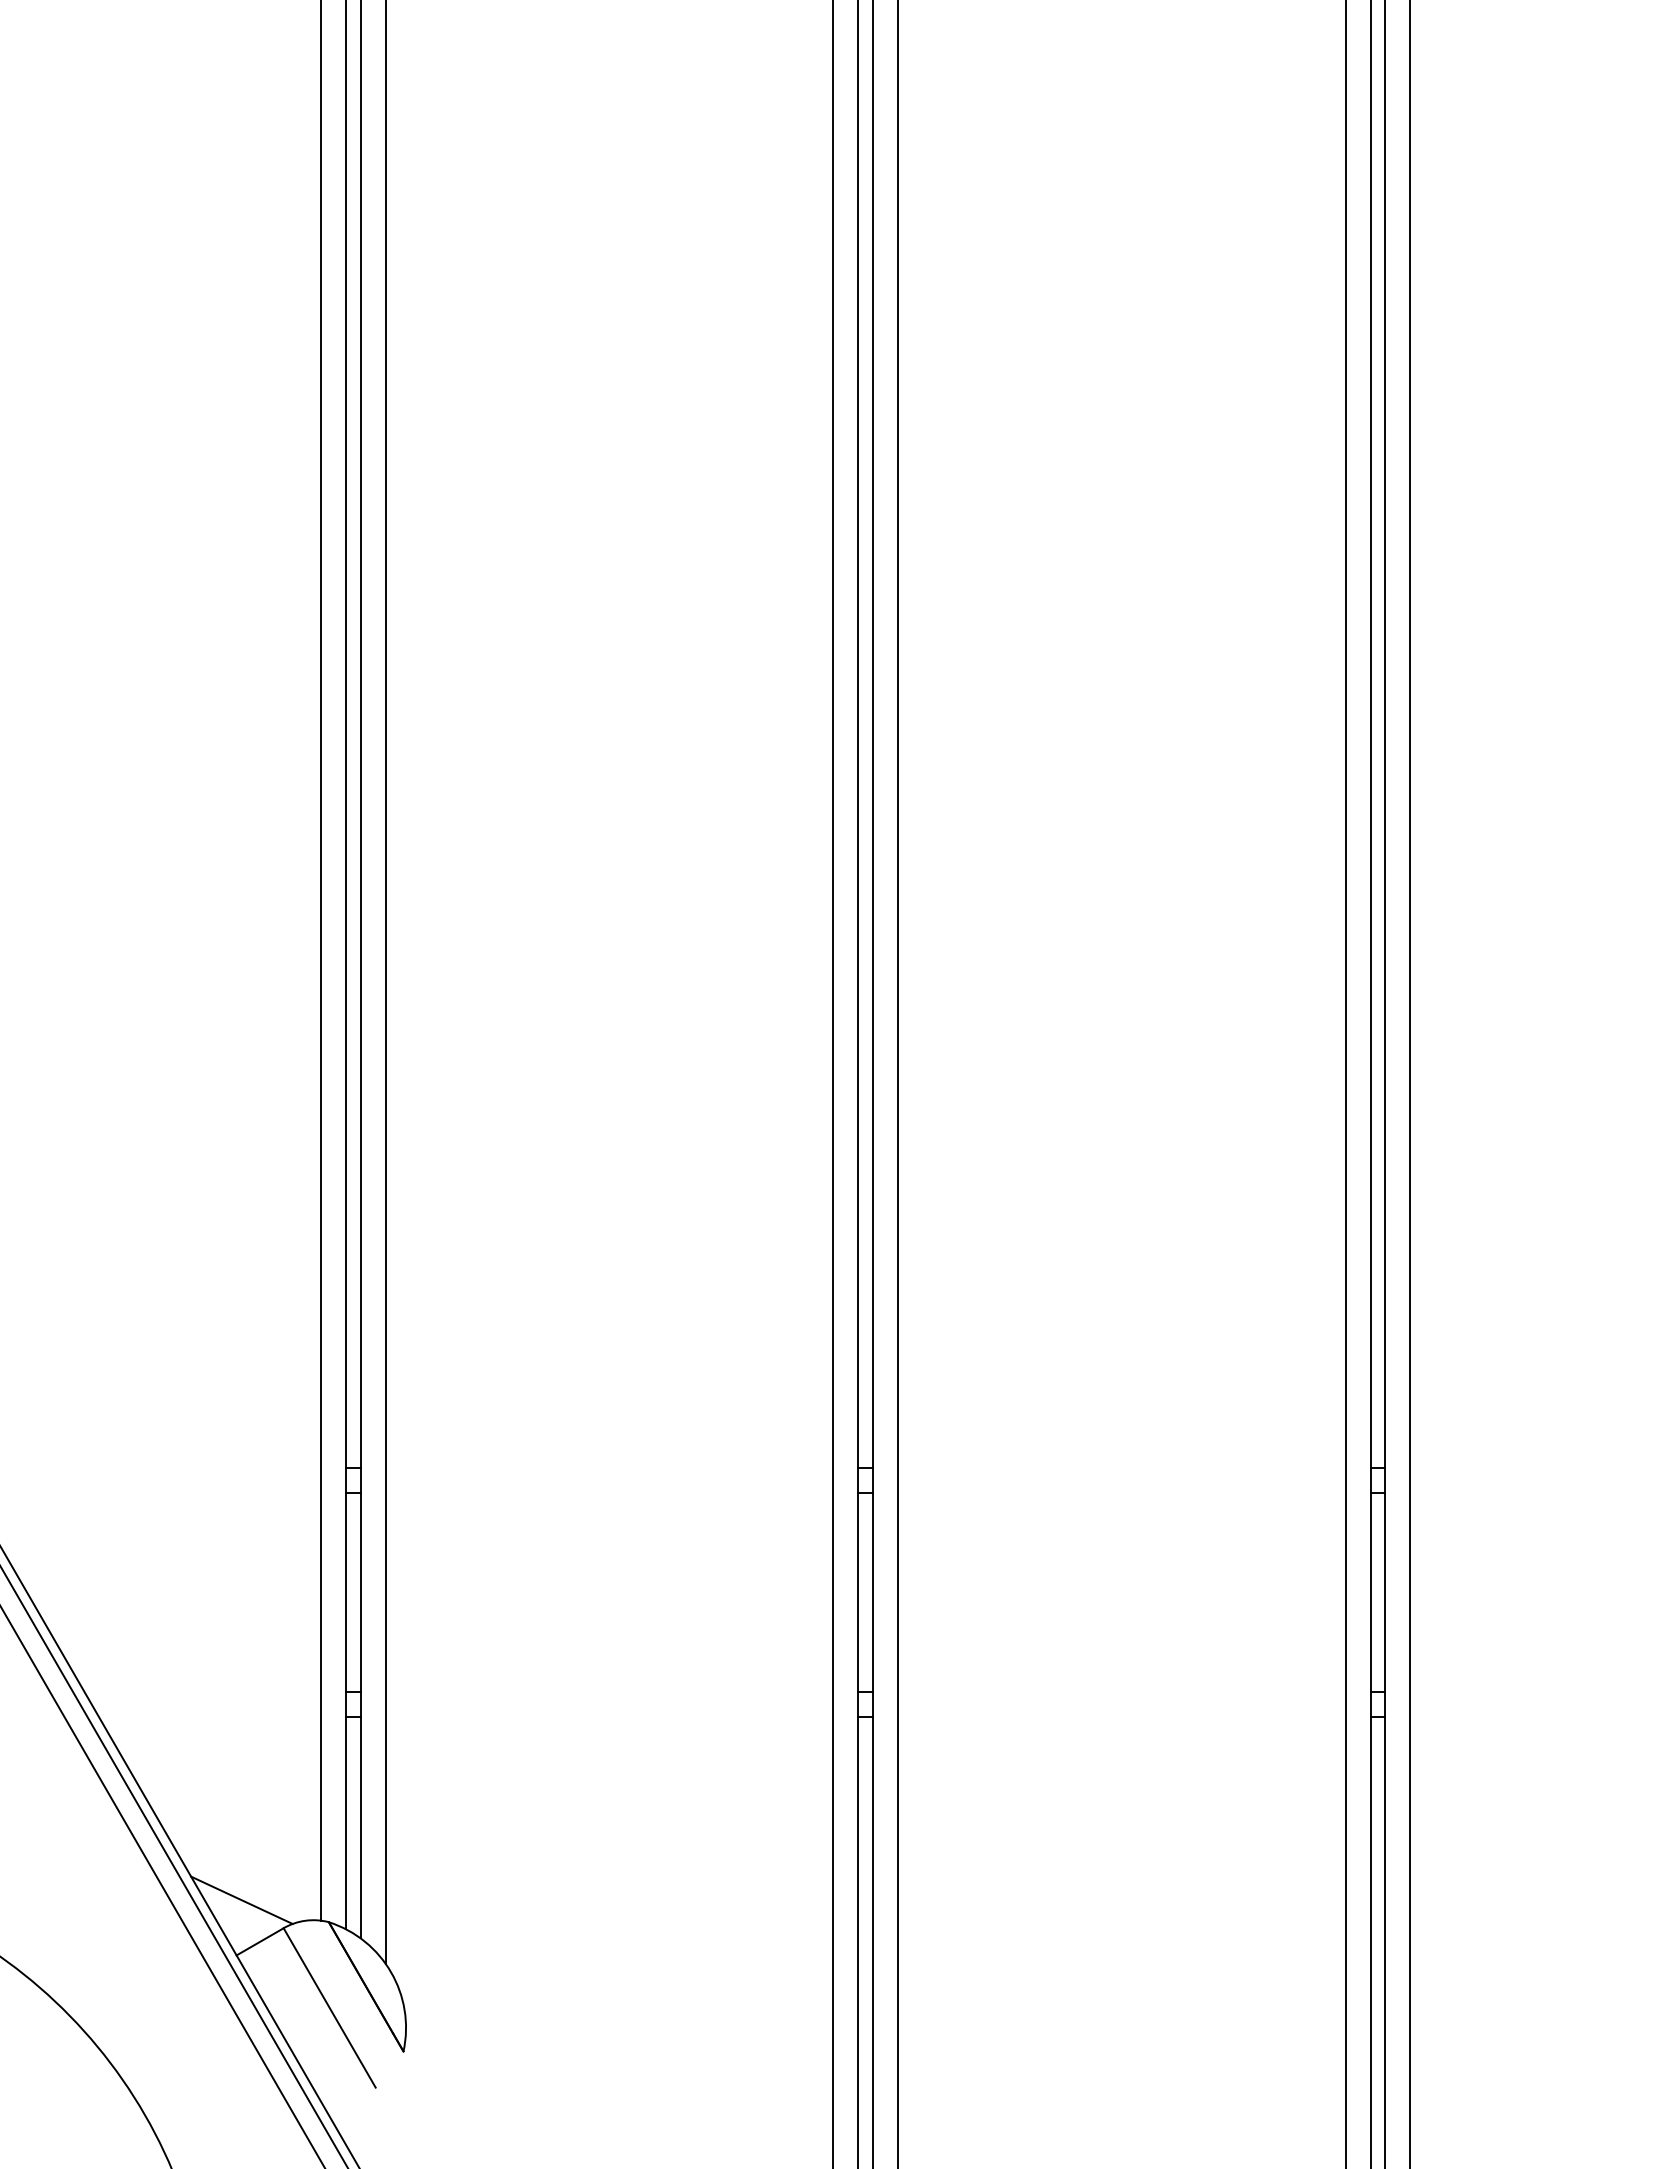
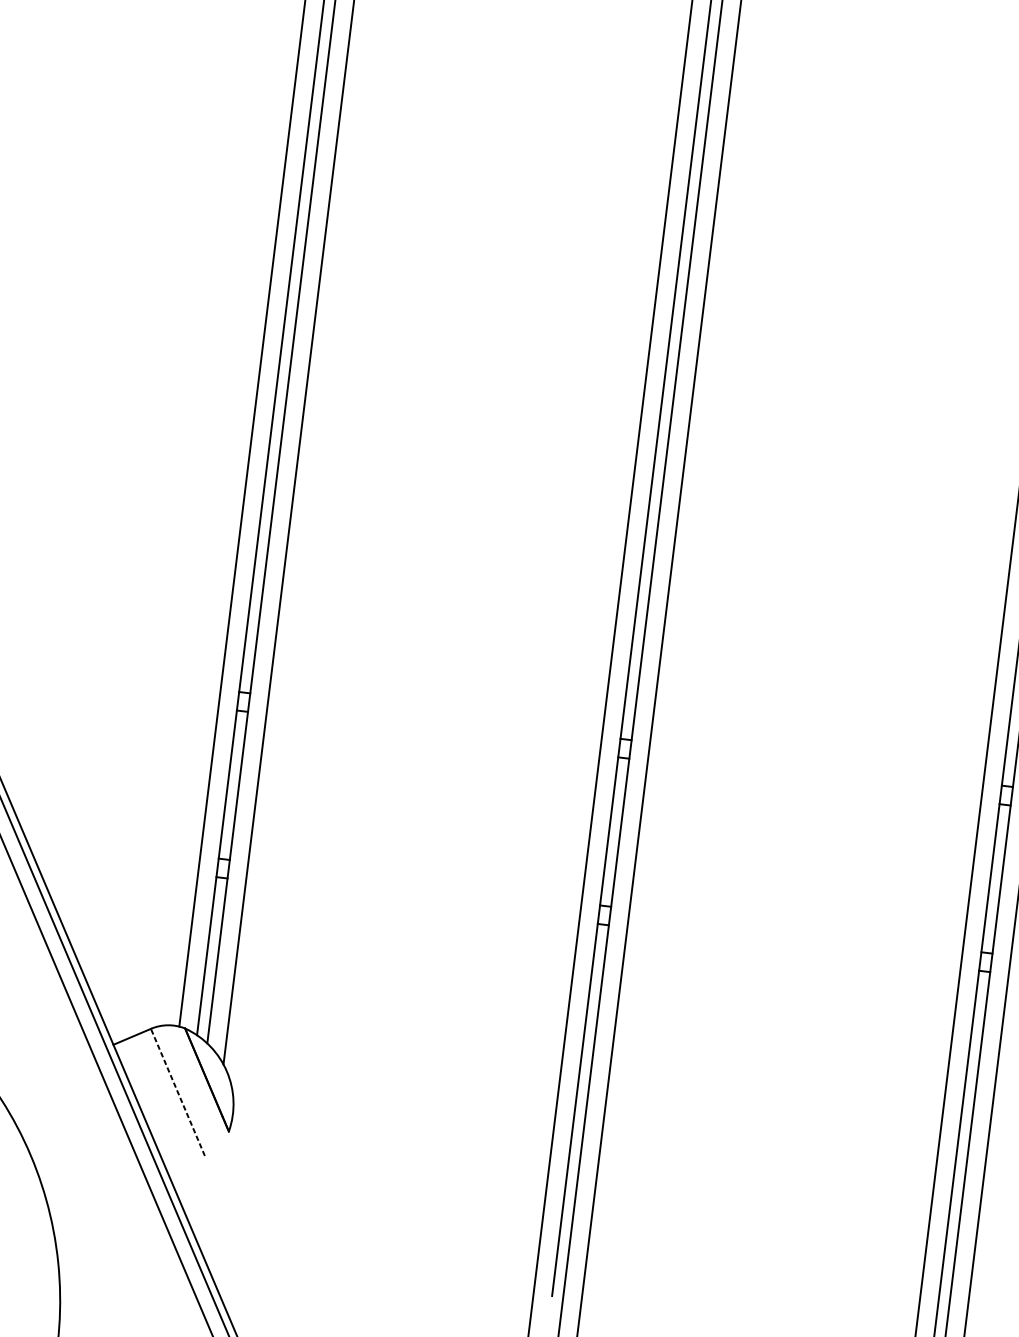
line: (241, 1899) -> (122, 1003), removed
line: (329, 2007) -> (177, 1092), solid -> dashed

